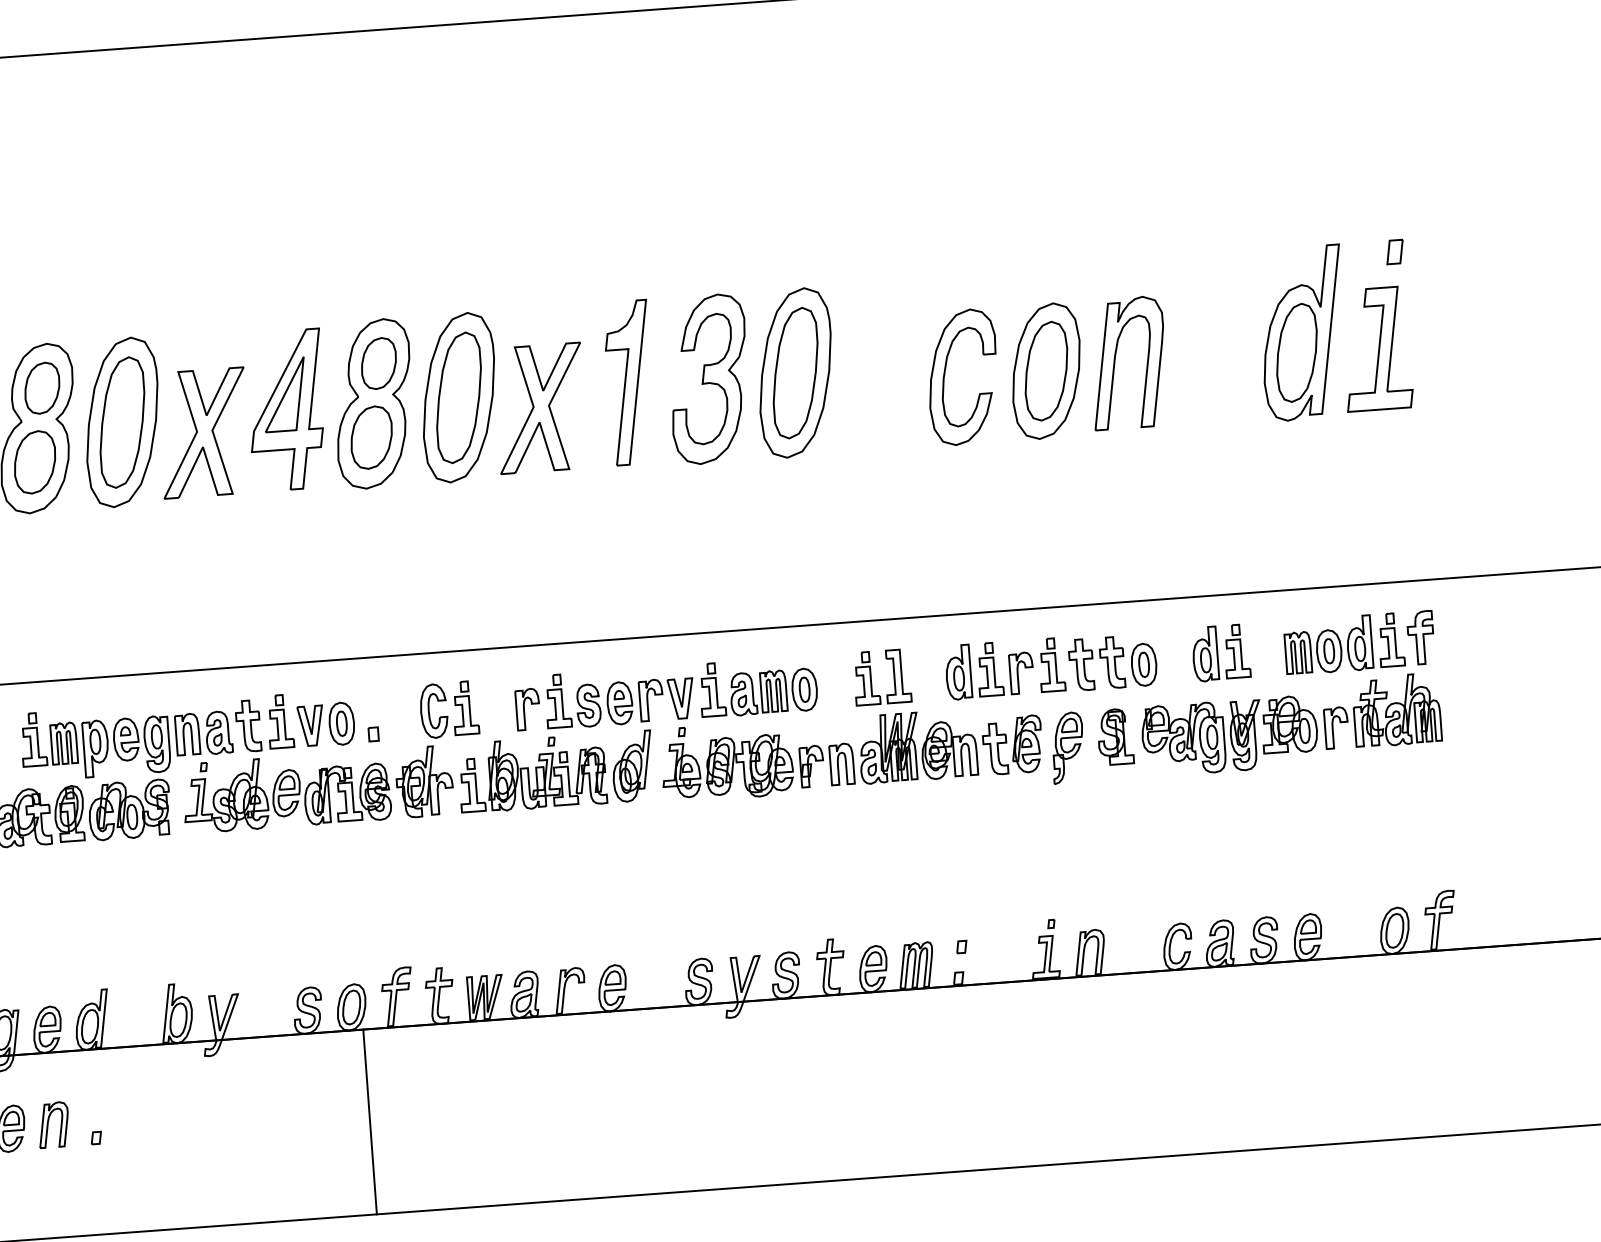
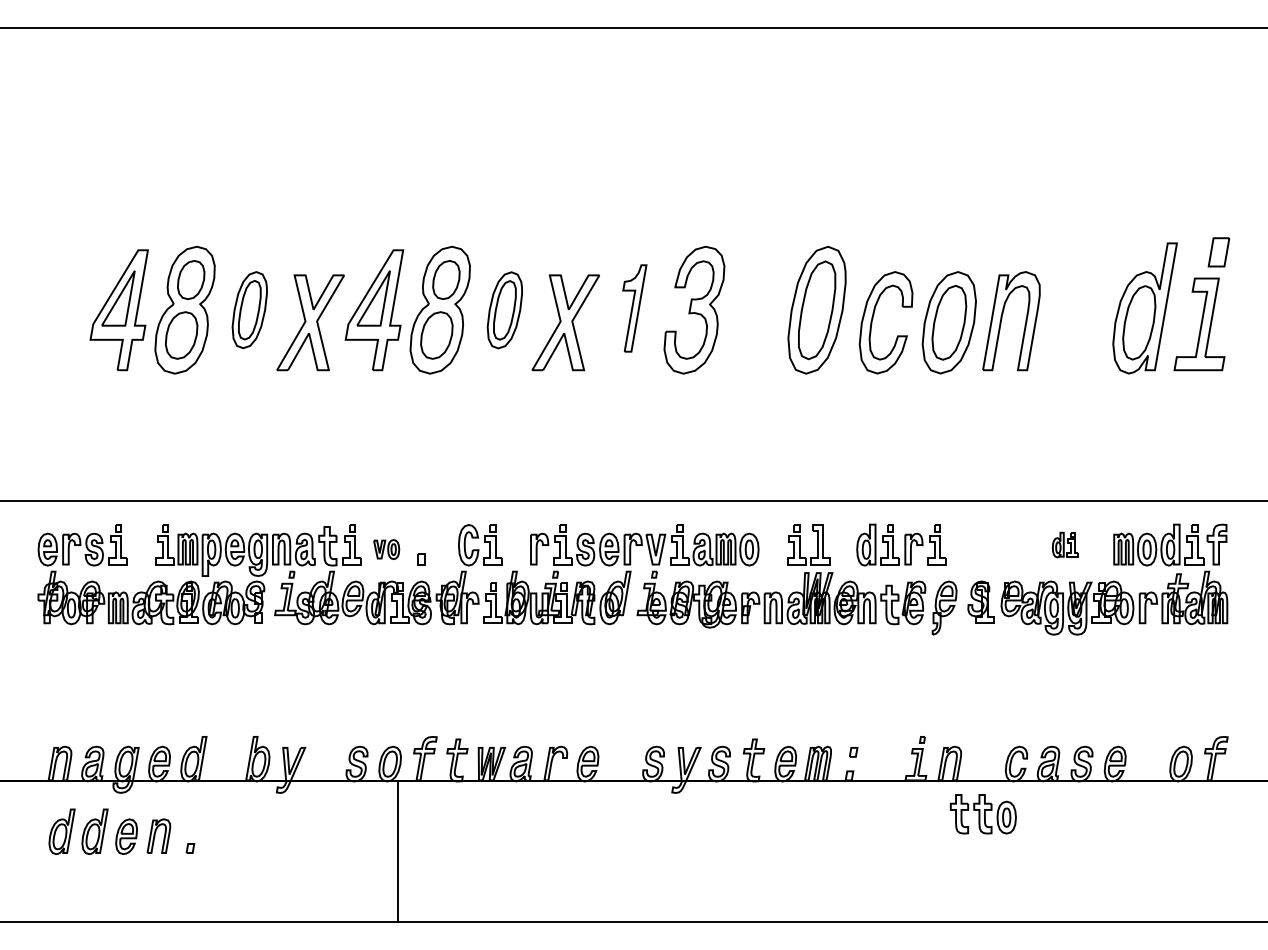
part: (1394, 251) -> (1218, 251), size x1.6
part: (794, 372) -> (816, 309), moved
part: (629, 382) -> (634, 308), size x0.7
part: (458, 398) -> (504, 310), size x0.6
part: (122, 421) -> (249, 309), size x0.6
part: (1221, 652) -> (1065, 544), size x0.6
part: (1111, 663) -> (982, 814), moved
part: (326, 724) -> (386, 549), size x0.6

